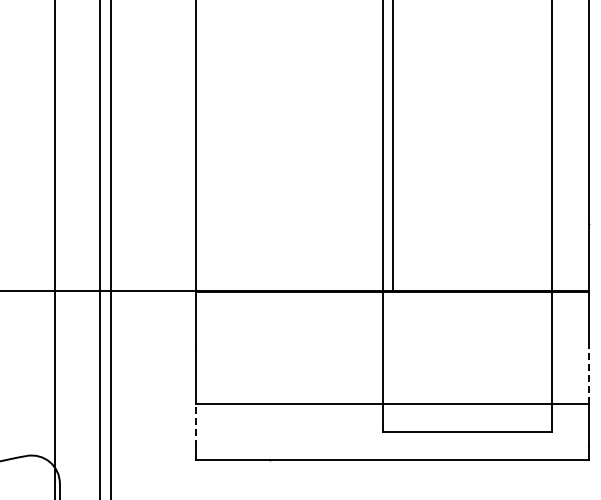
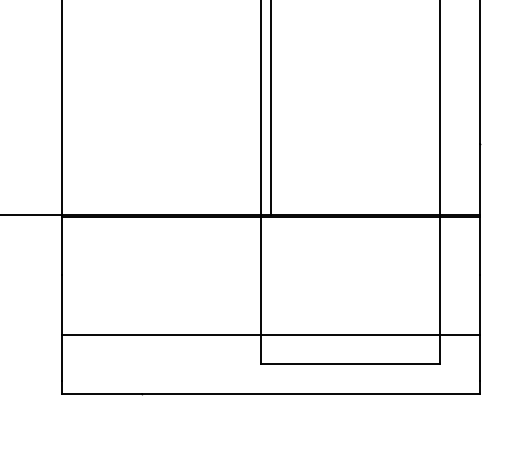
line: (589, 375) -> (480, 304), dashed -> solid
line: (195, 425) -> (62, 357), dashed -> solid

